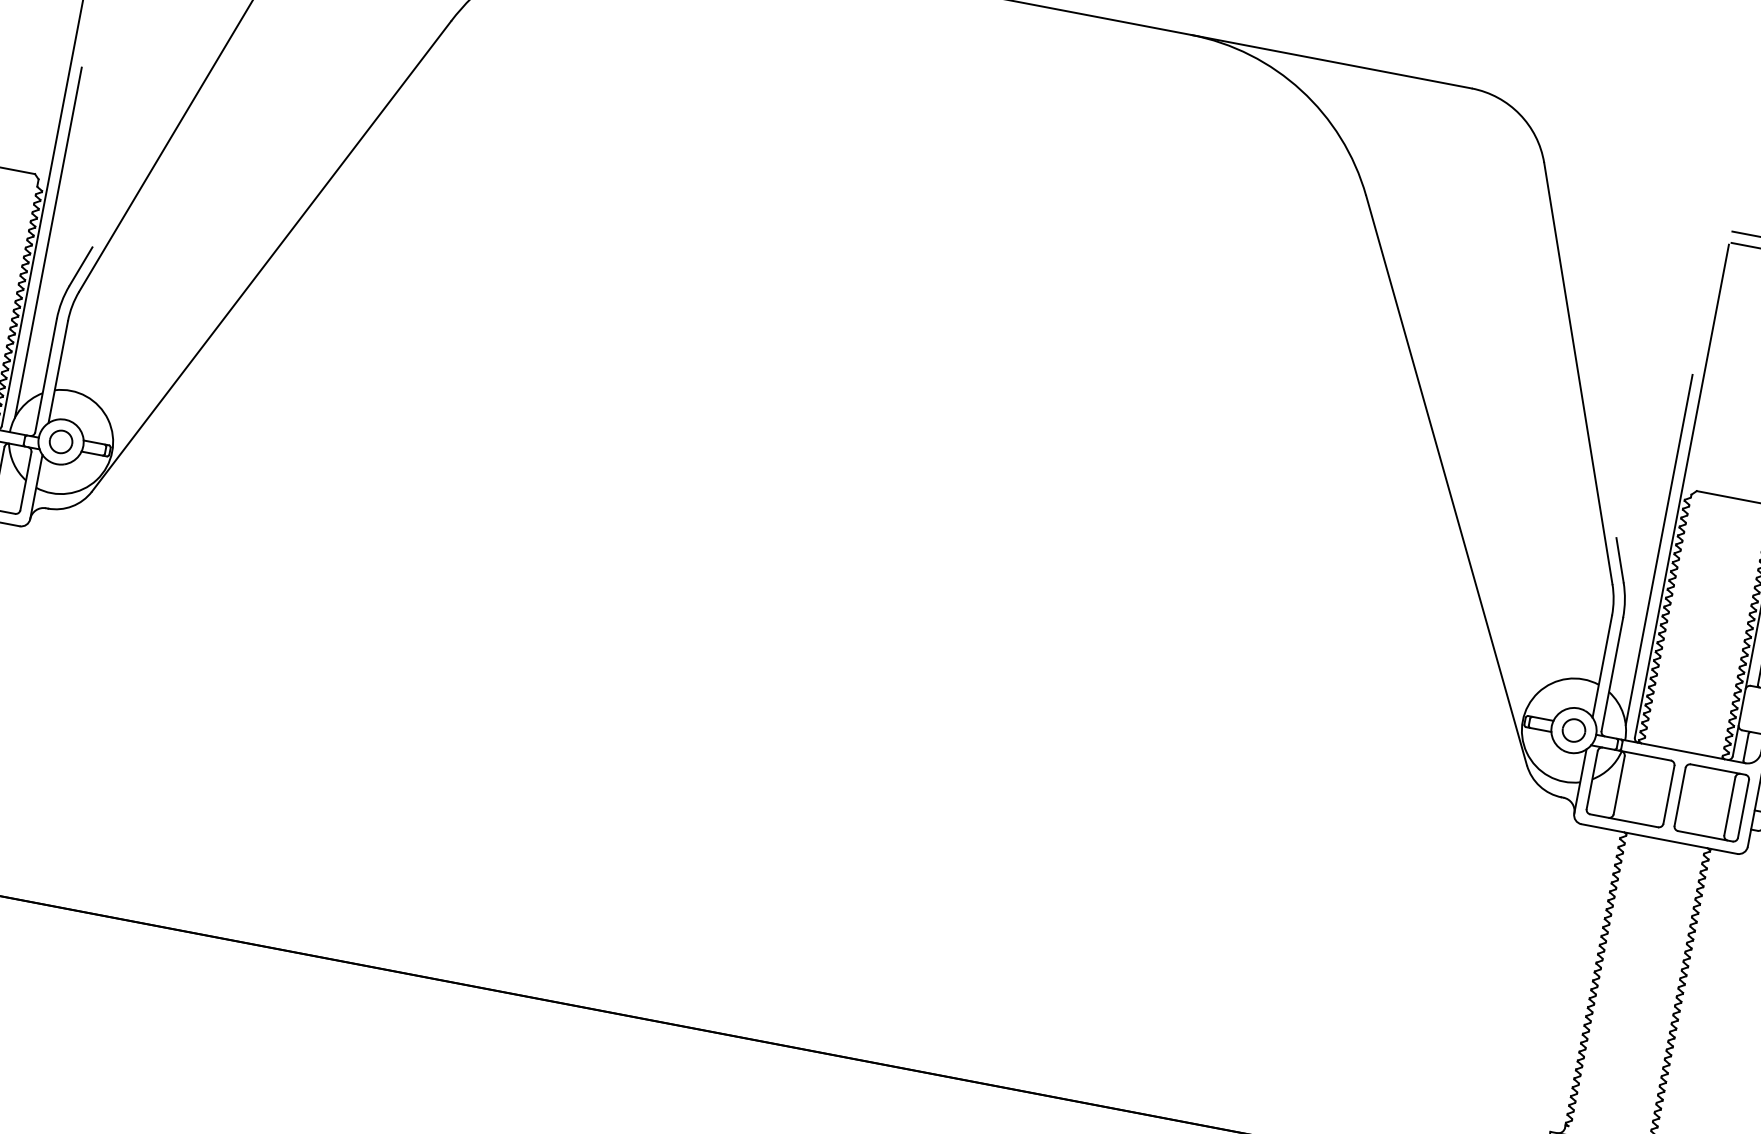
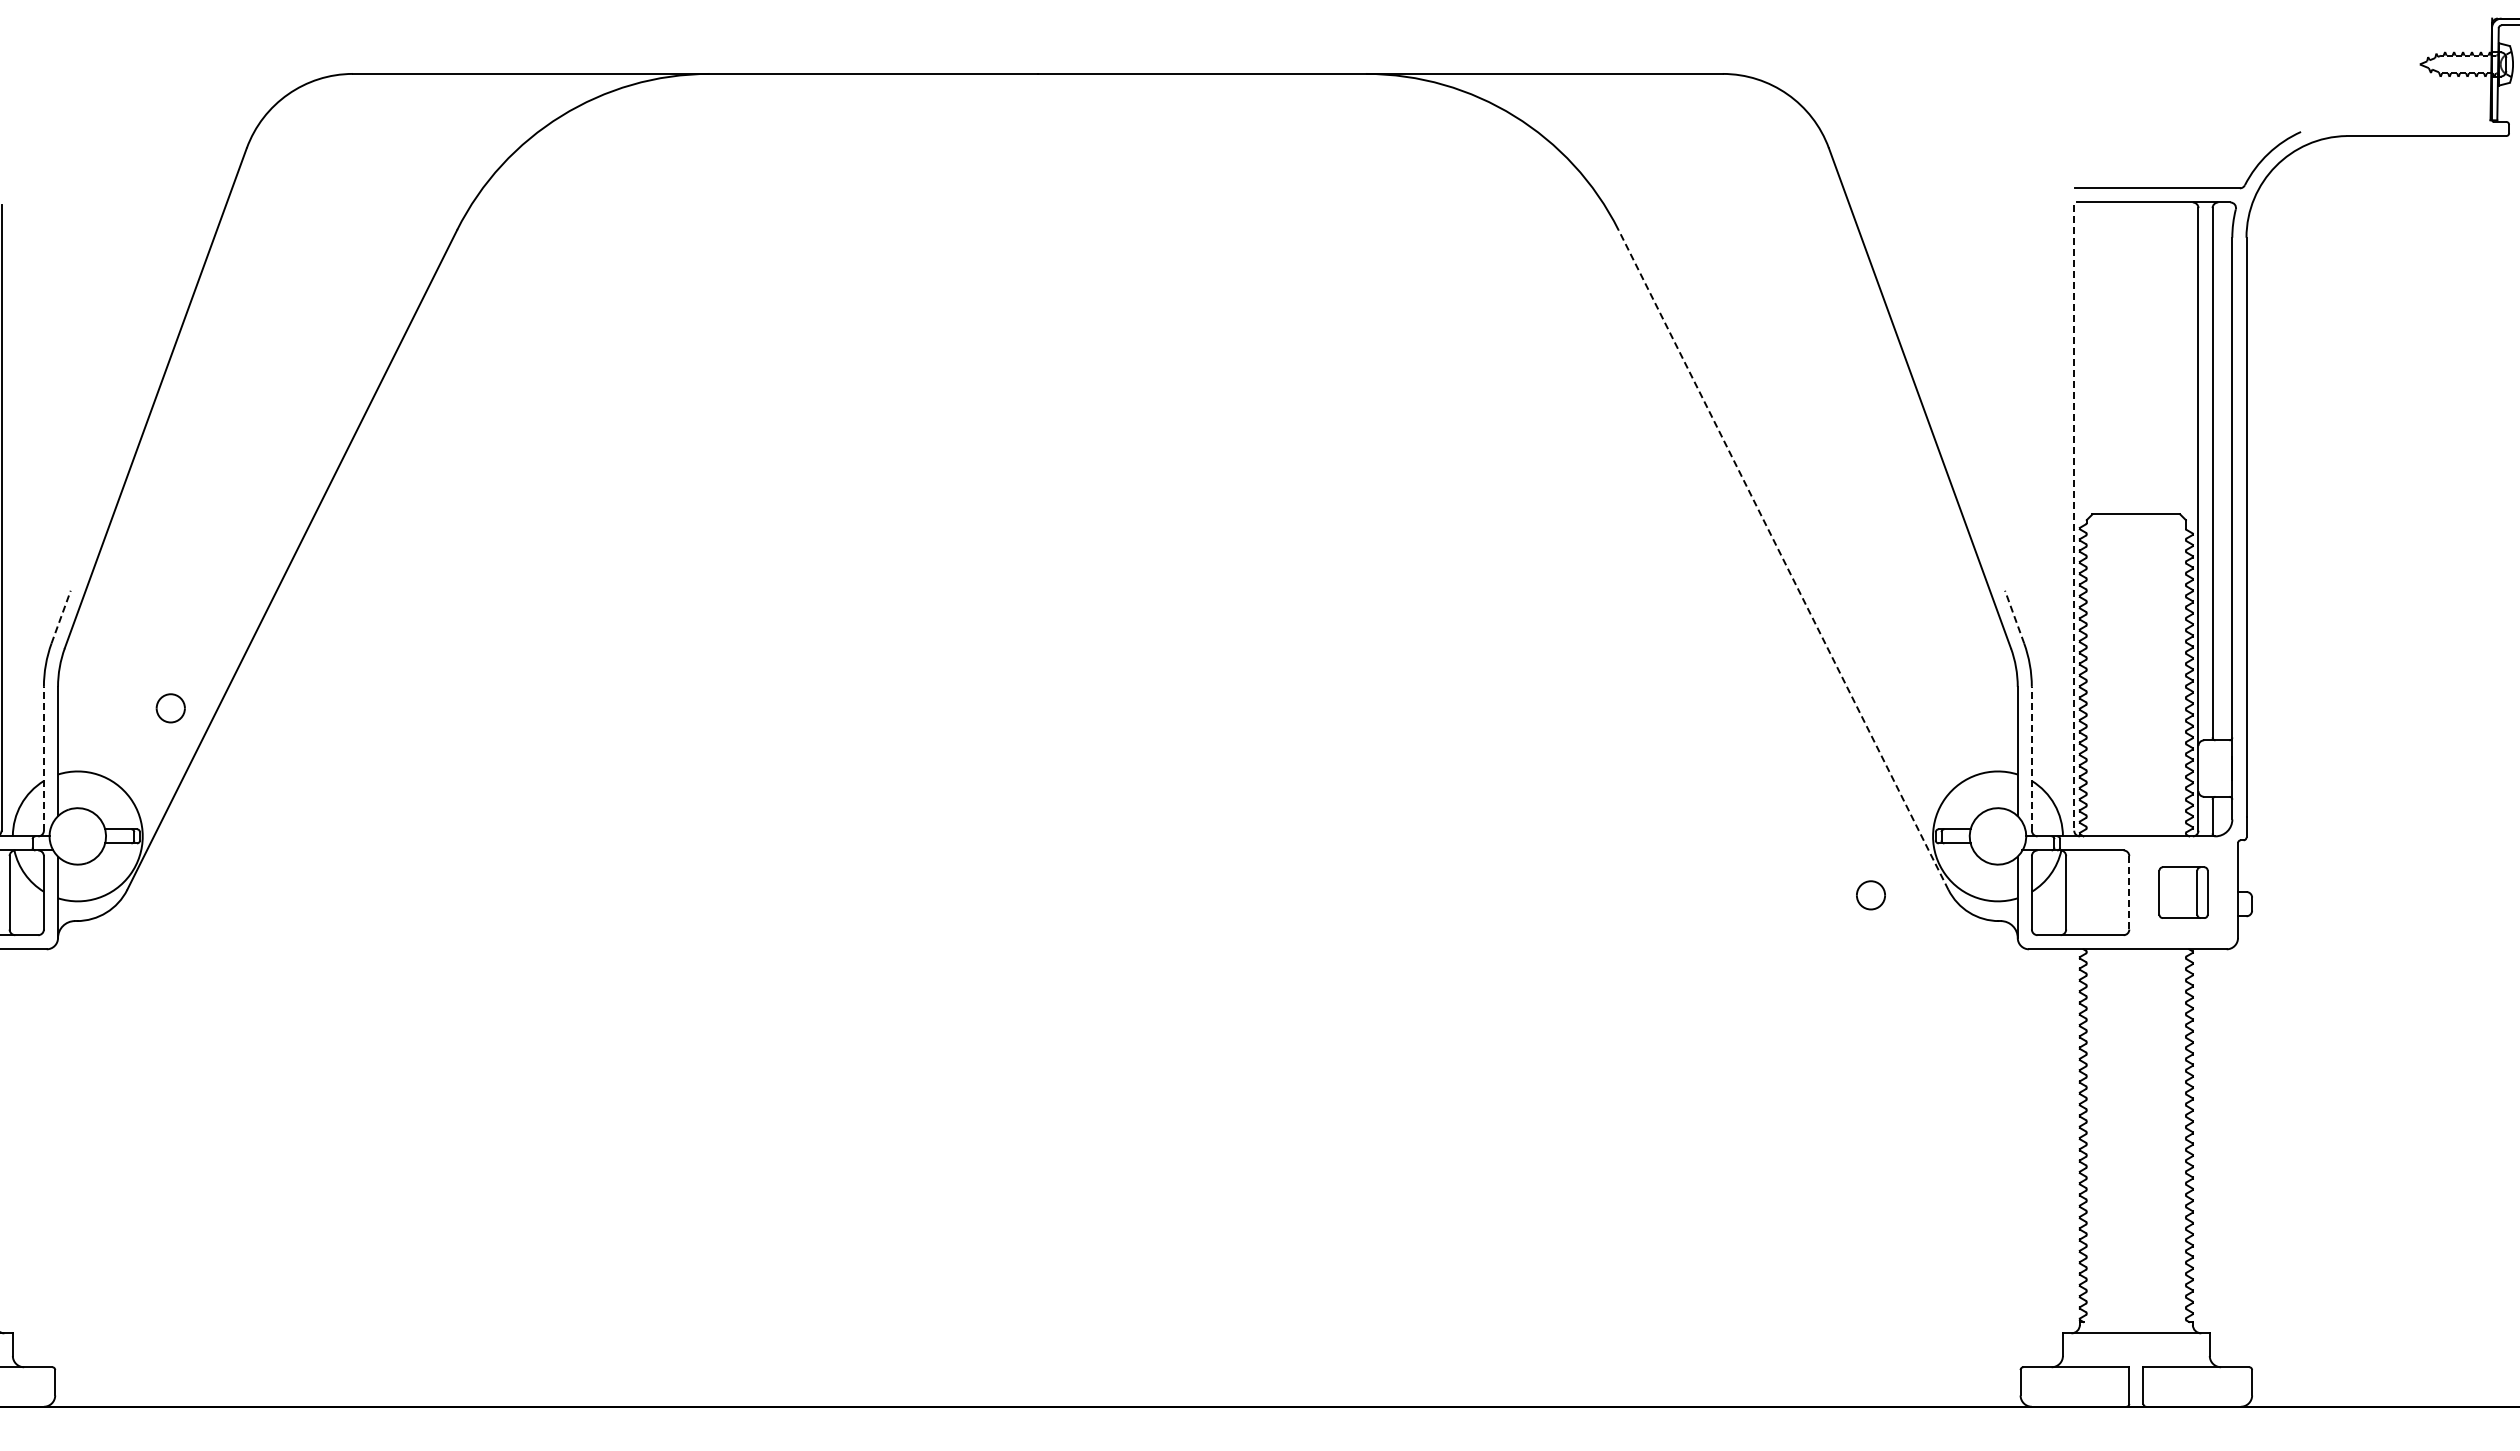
line: (48, 242) -> (15, 595), removed
line: (81, 266) -> (61, 616), solid -> dashed
line: (45, 375) -> (43, 758), solid -> dashed
part: (60, 442) -> (170, 708), moved
line: (1446, 480) -> (1783, 559), solid -> dashed
line: (1682, 490) -> (2074, 517), solid -> dashed
line: (1659, 550) -> (2060, 595), removed
line: (1620, 559) -> (2014, 616), solid -> dashed
line: (1612, 674) -> (2031, 758), solid -> dashed
part: (1573, 730) -> (1870, 895), moved
line: (1669, 794) -> (2129, 892), solid -> dashed
part: (1711, 802) -> (2183, 892), size x0.6

